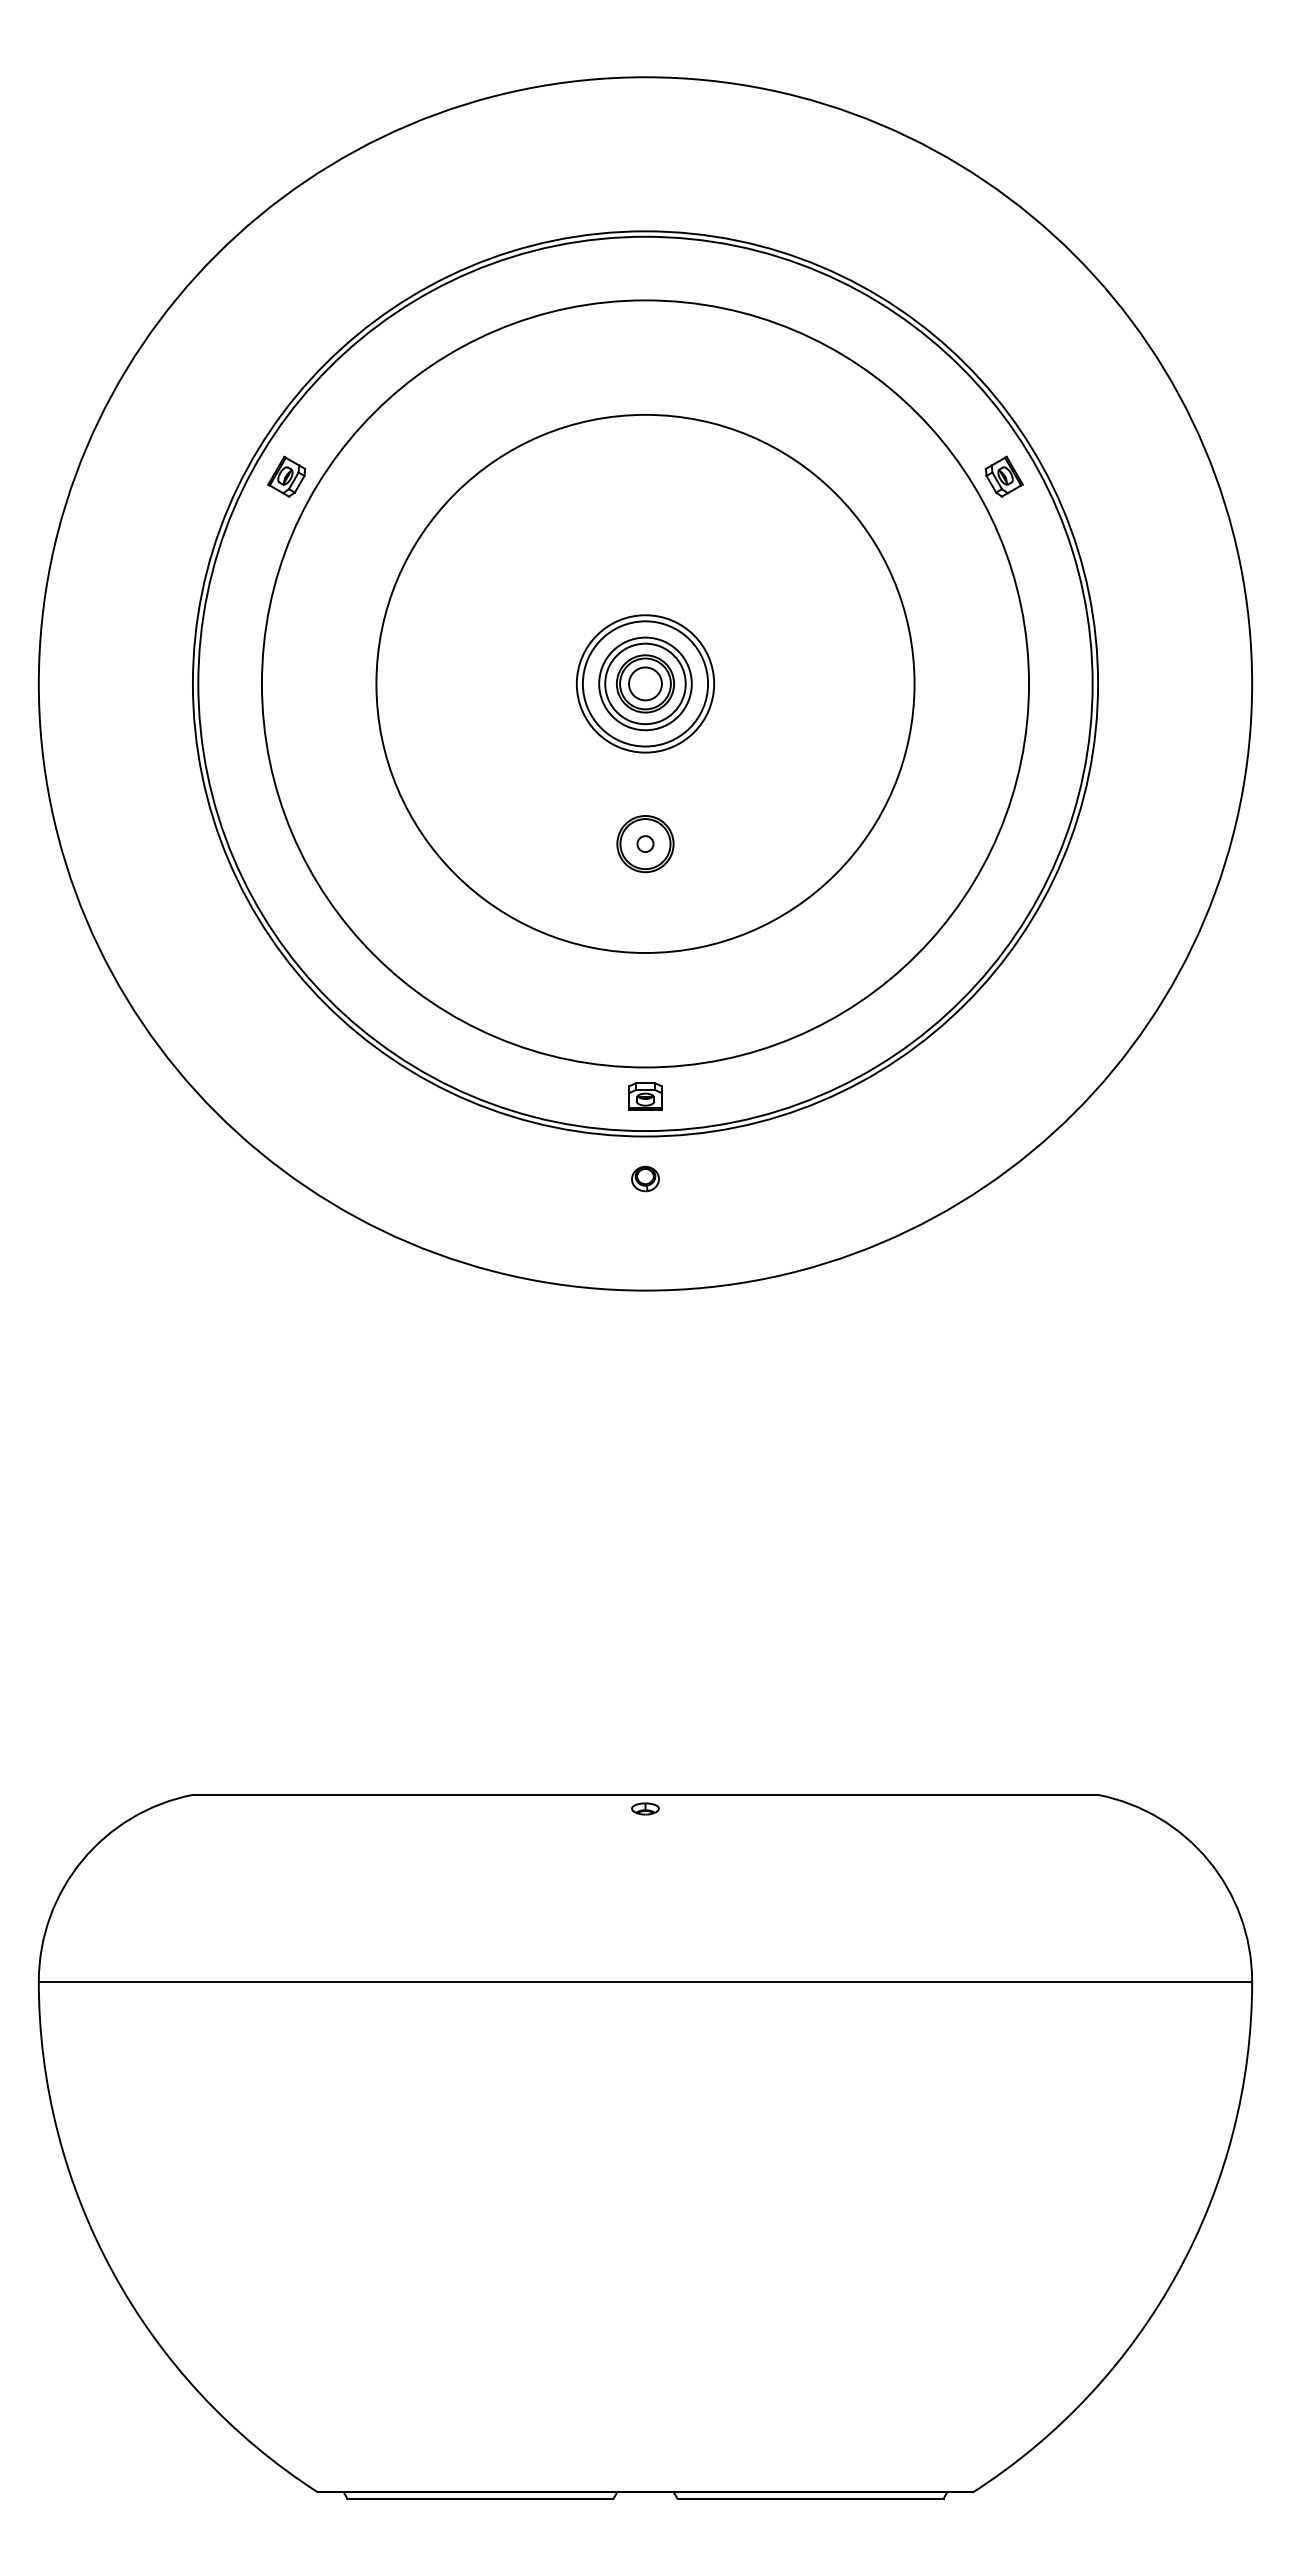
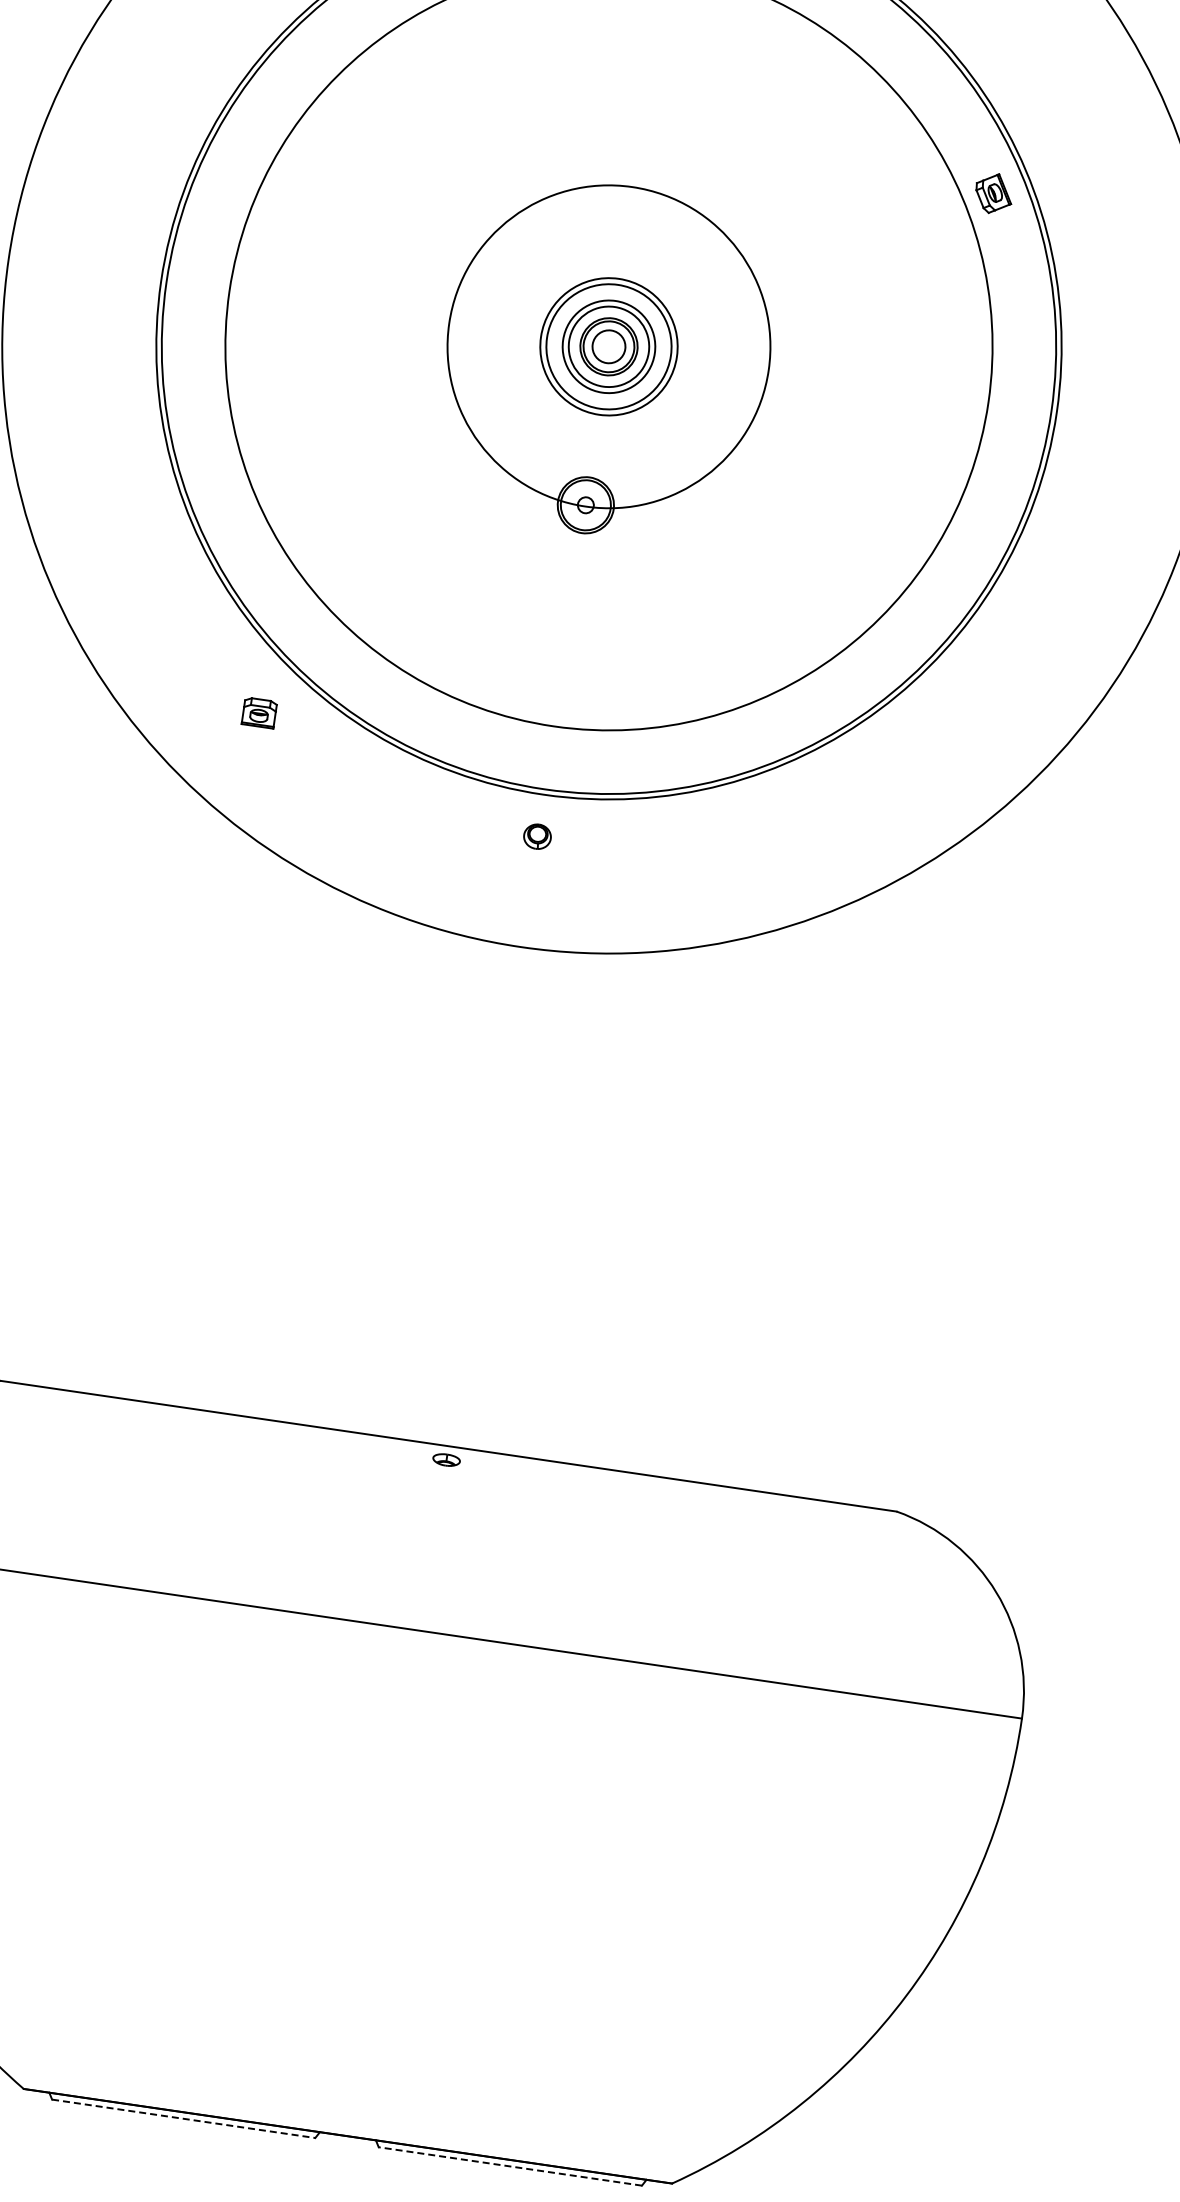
part: (286, 476) -> (283, 89), removed
circle: (645, 683) -> (609, 346), size x0.6
part: (645, 1096) -> (259, 712), moved
line: (480, 2498) -> (183, 2118), solid -> dashed
line: (810, 2498) -> (510, 2166), solid -> dashed

